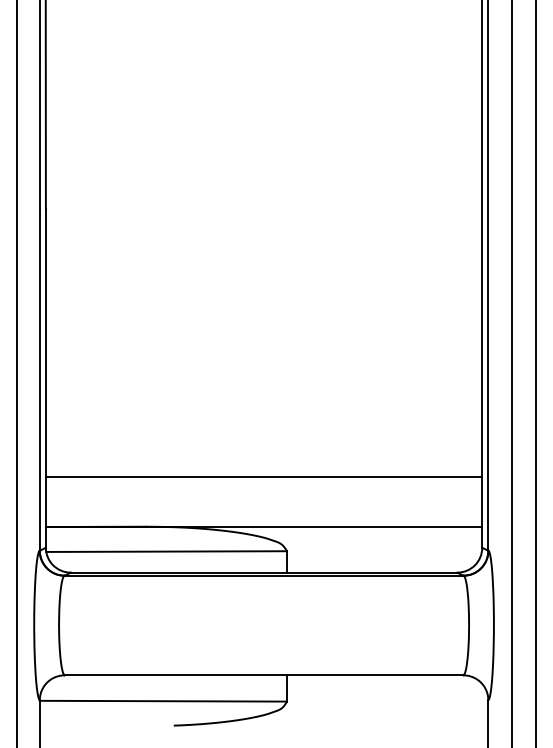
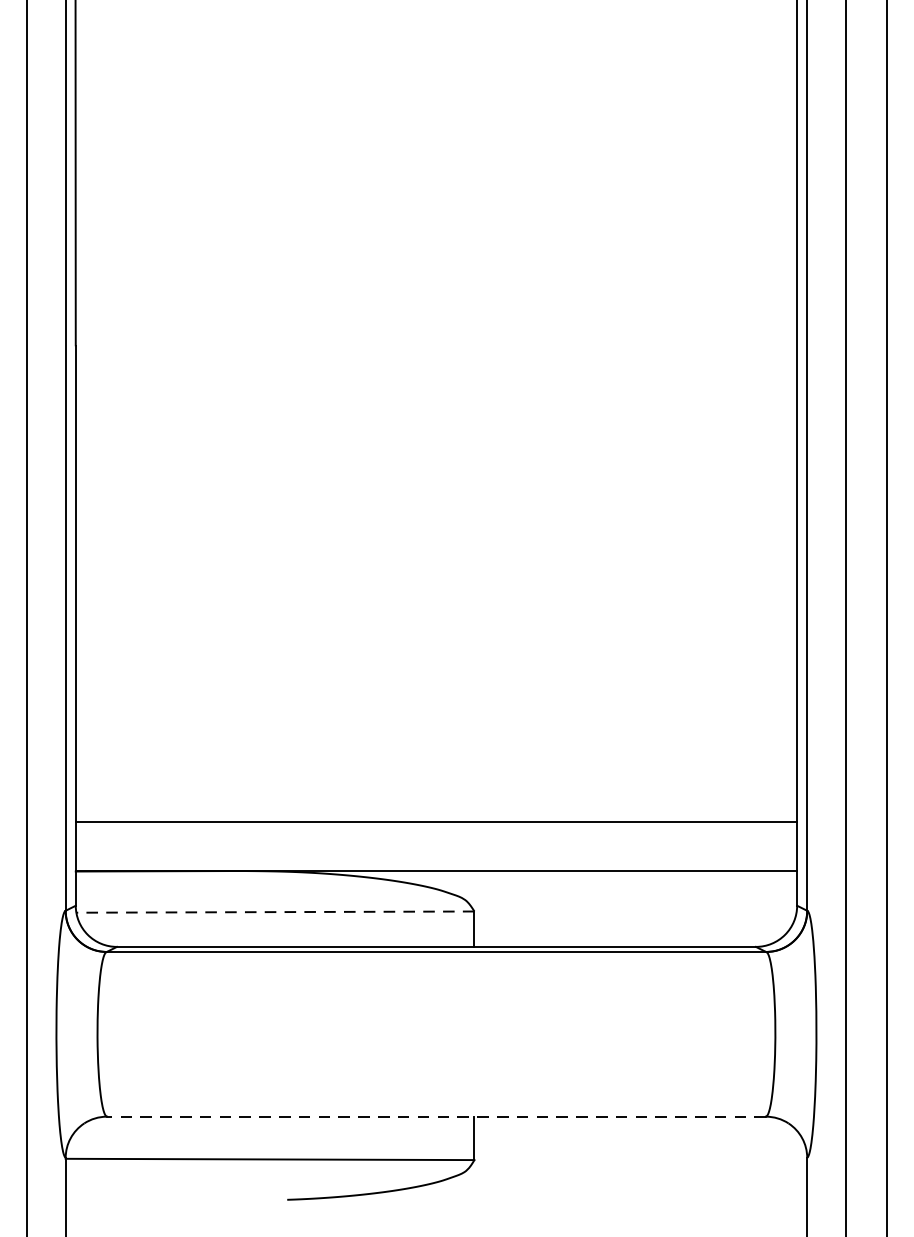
line: (263, 476) -> (435, 821), moved
line: (166, 551) -> (275, 911), solid -> dashed
line: (263, 675) -> (435, 1116), solid -> dashed

